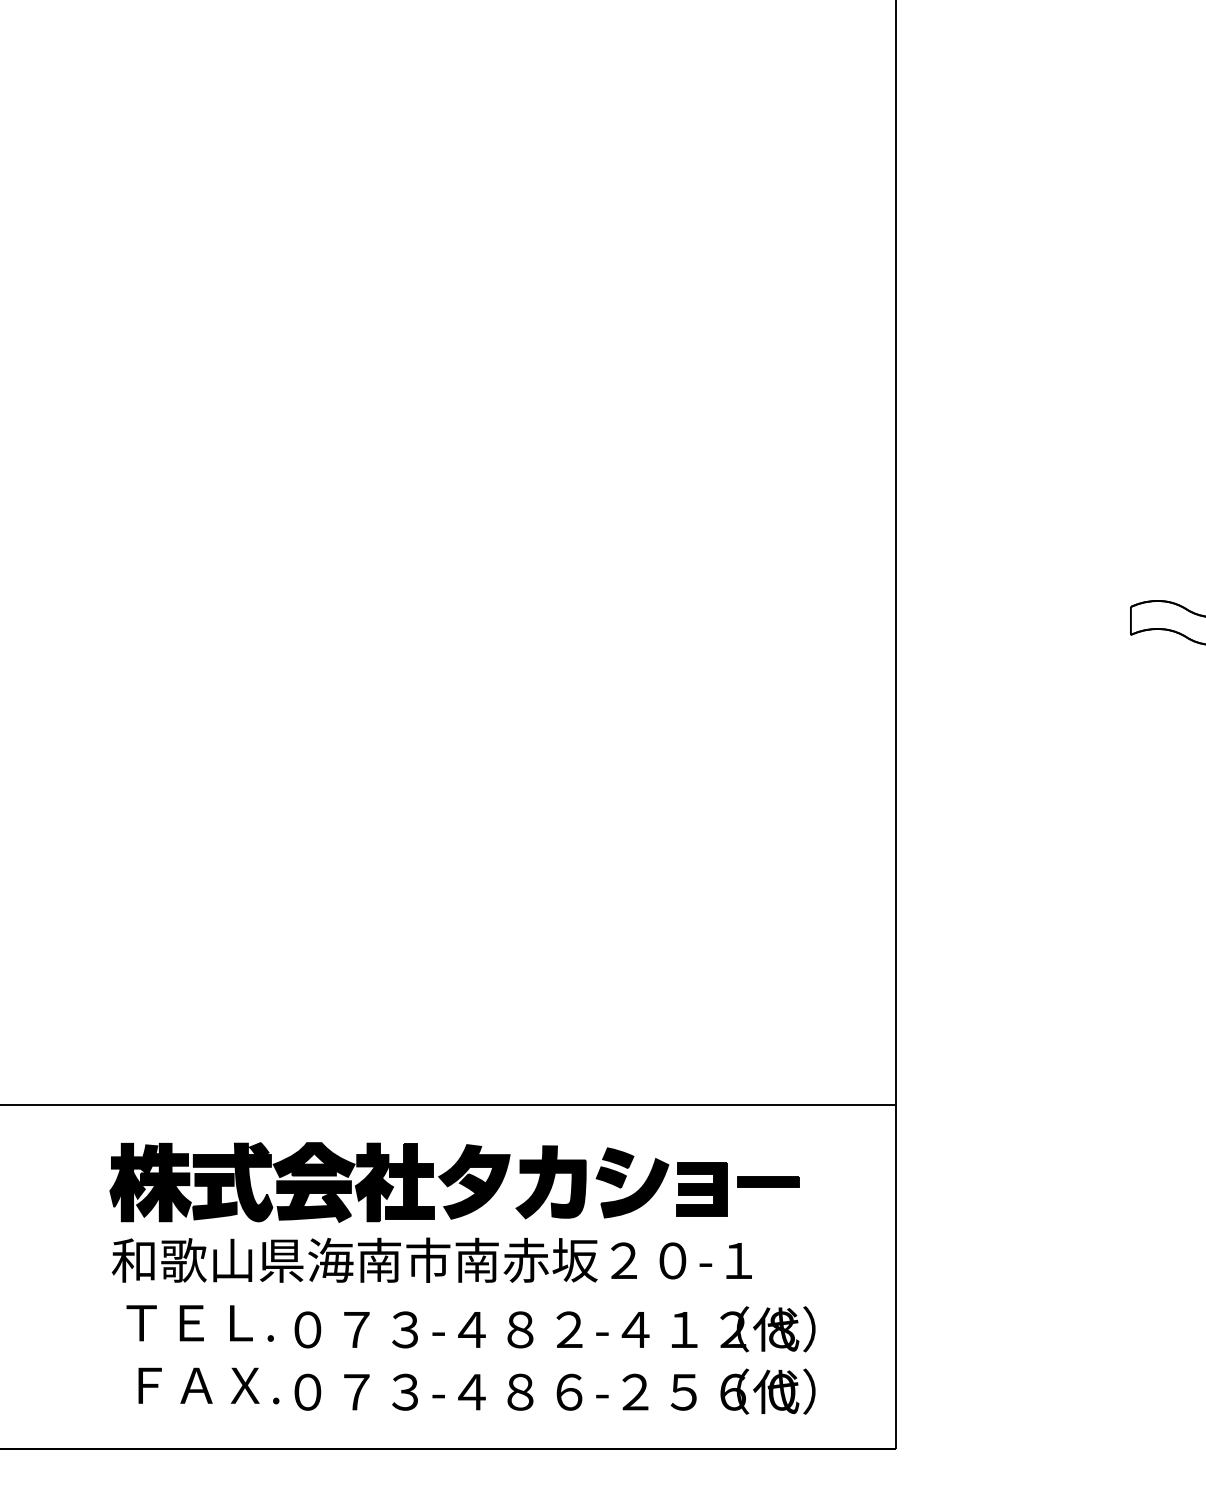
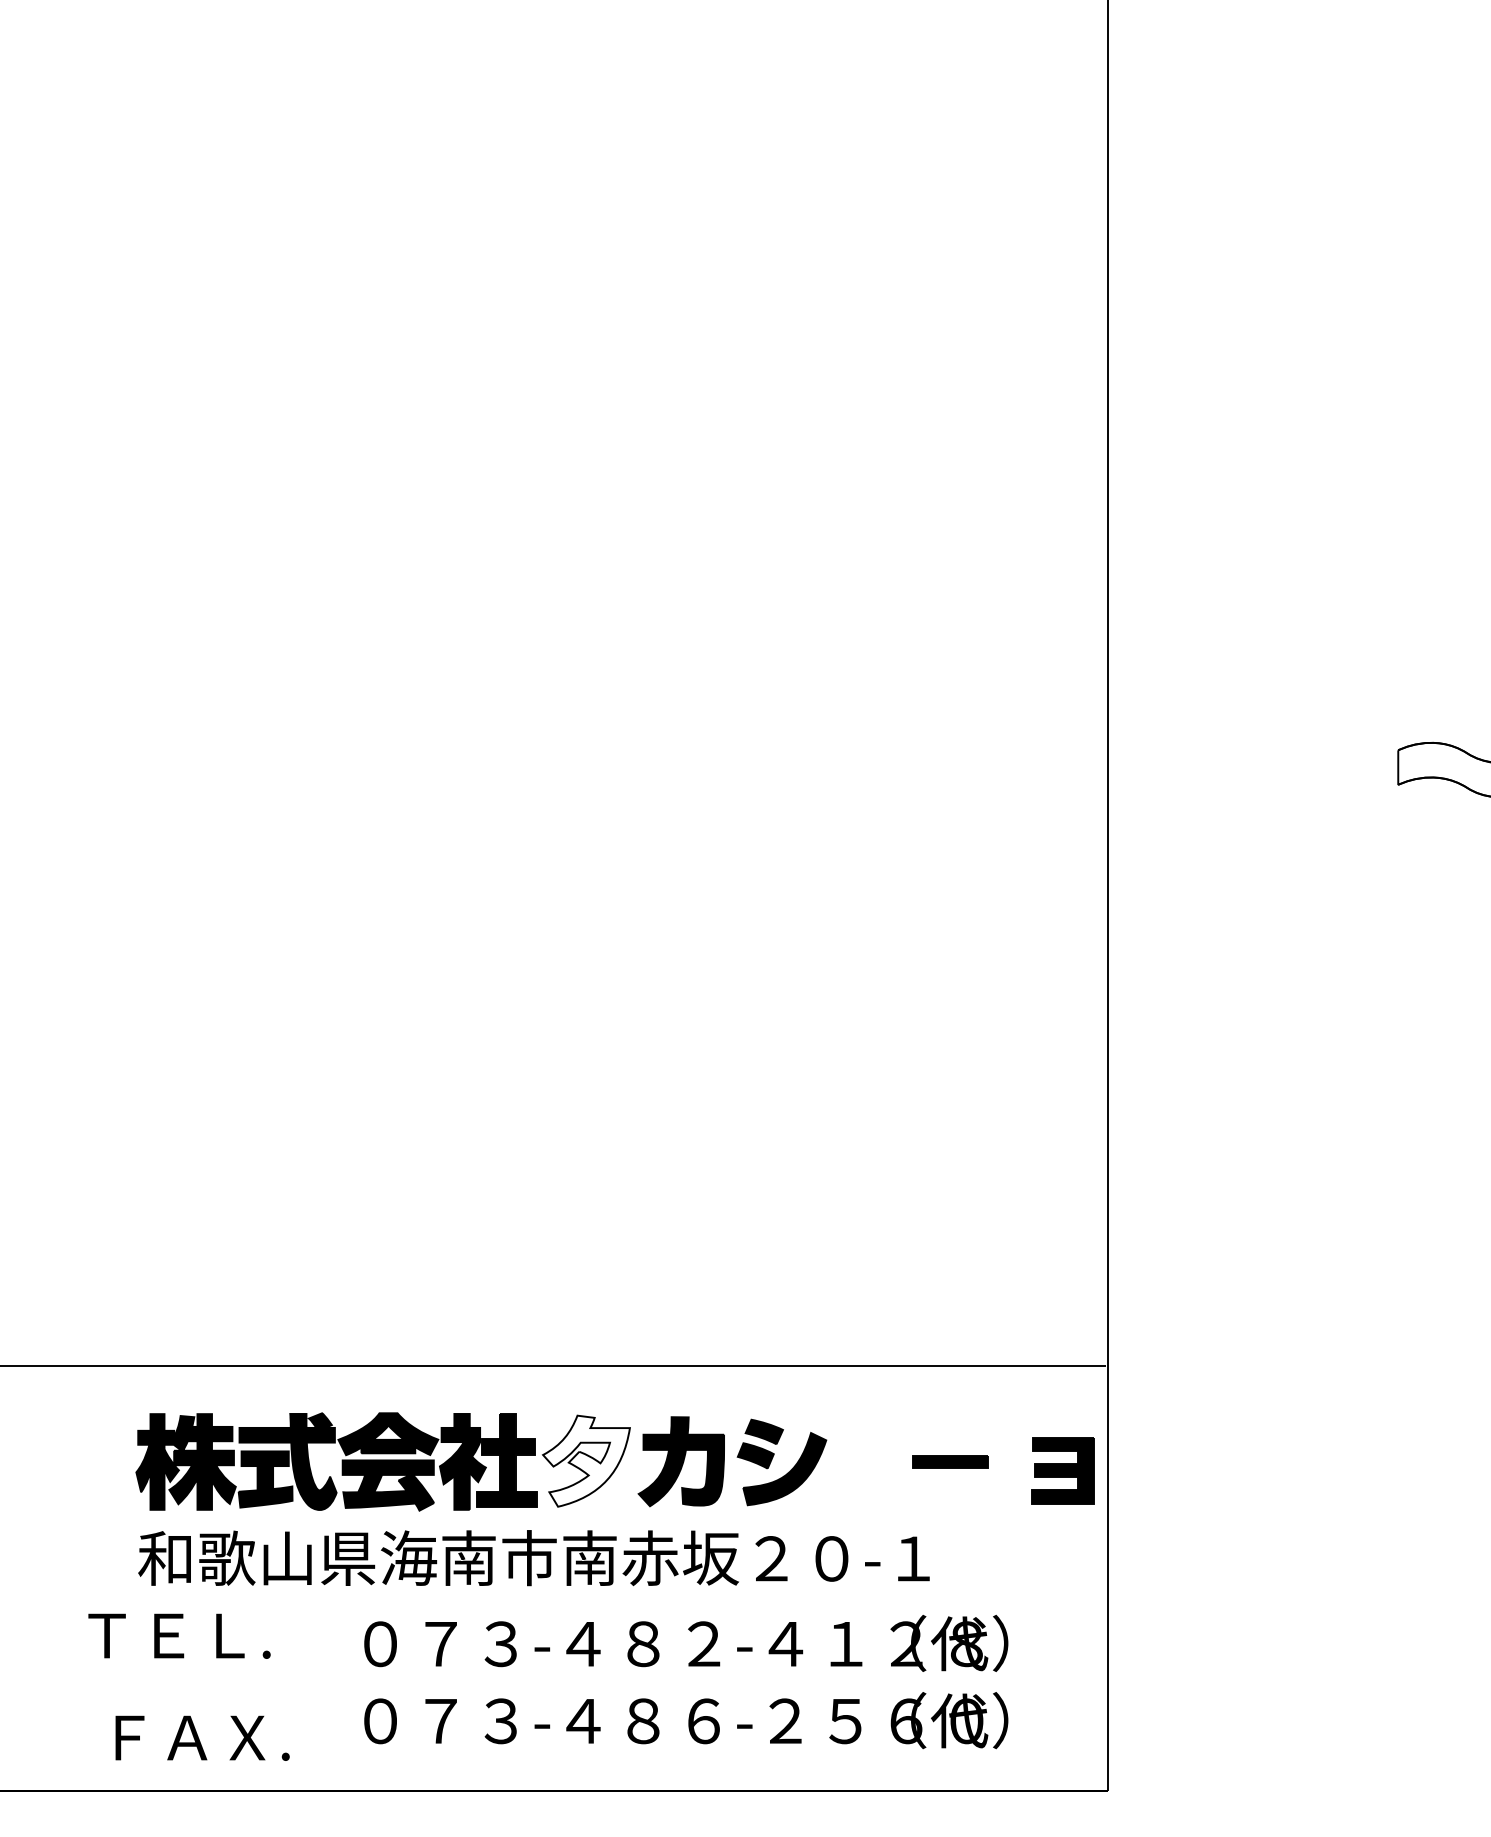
fill: (474, 1181) -> (586, 1460), removed
part: (701, 1189) -> (1062, 1470), moved
text: (199, 1323) -> (178, 1636), moved
text: (208, 1385) -> (202, 1737), moved

